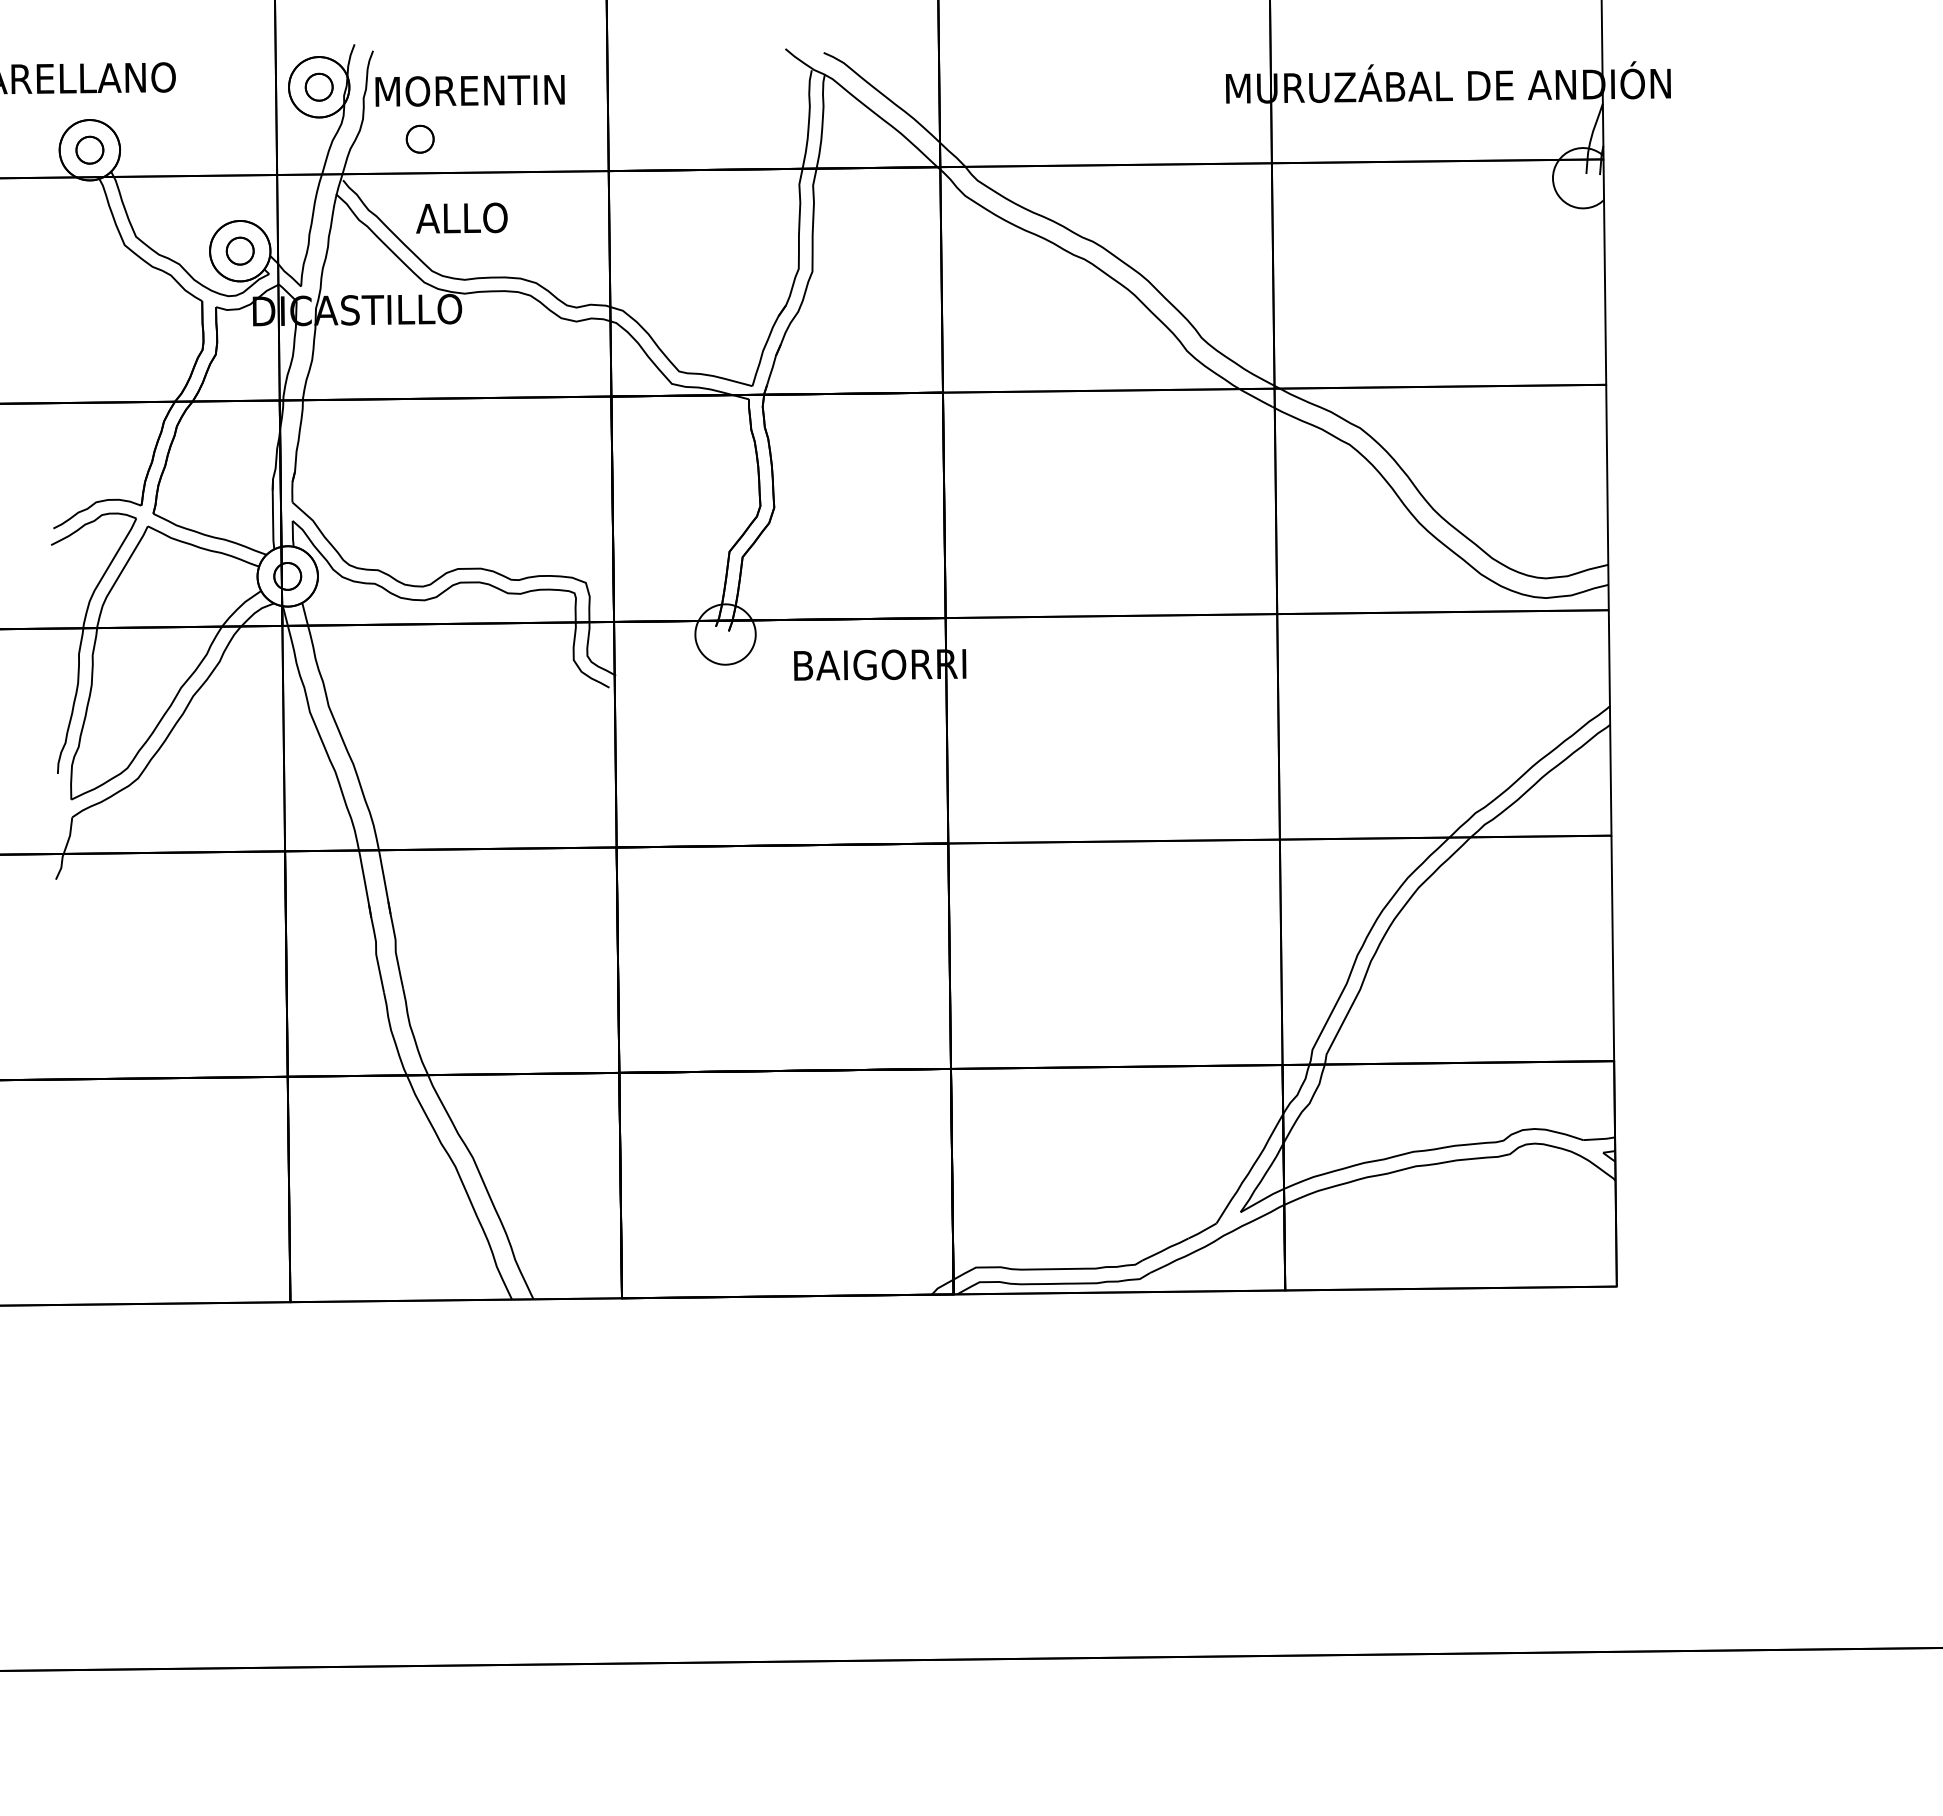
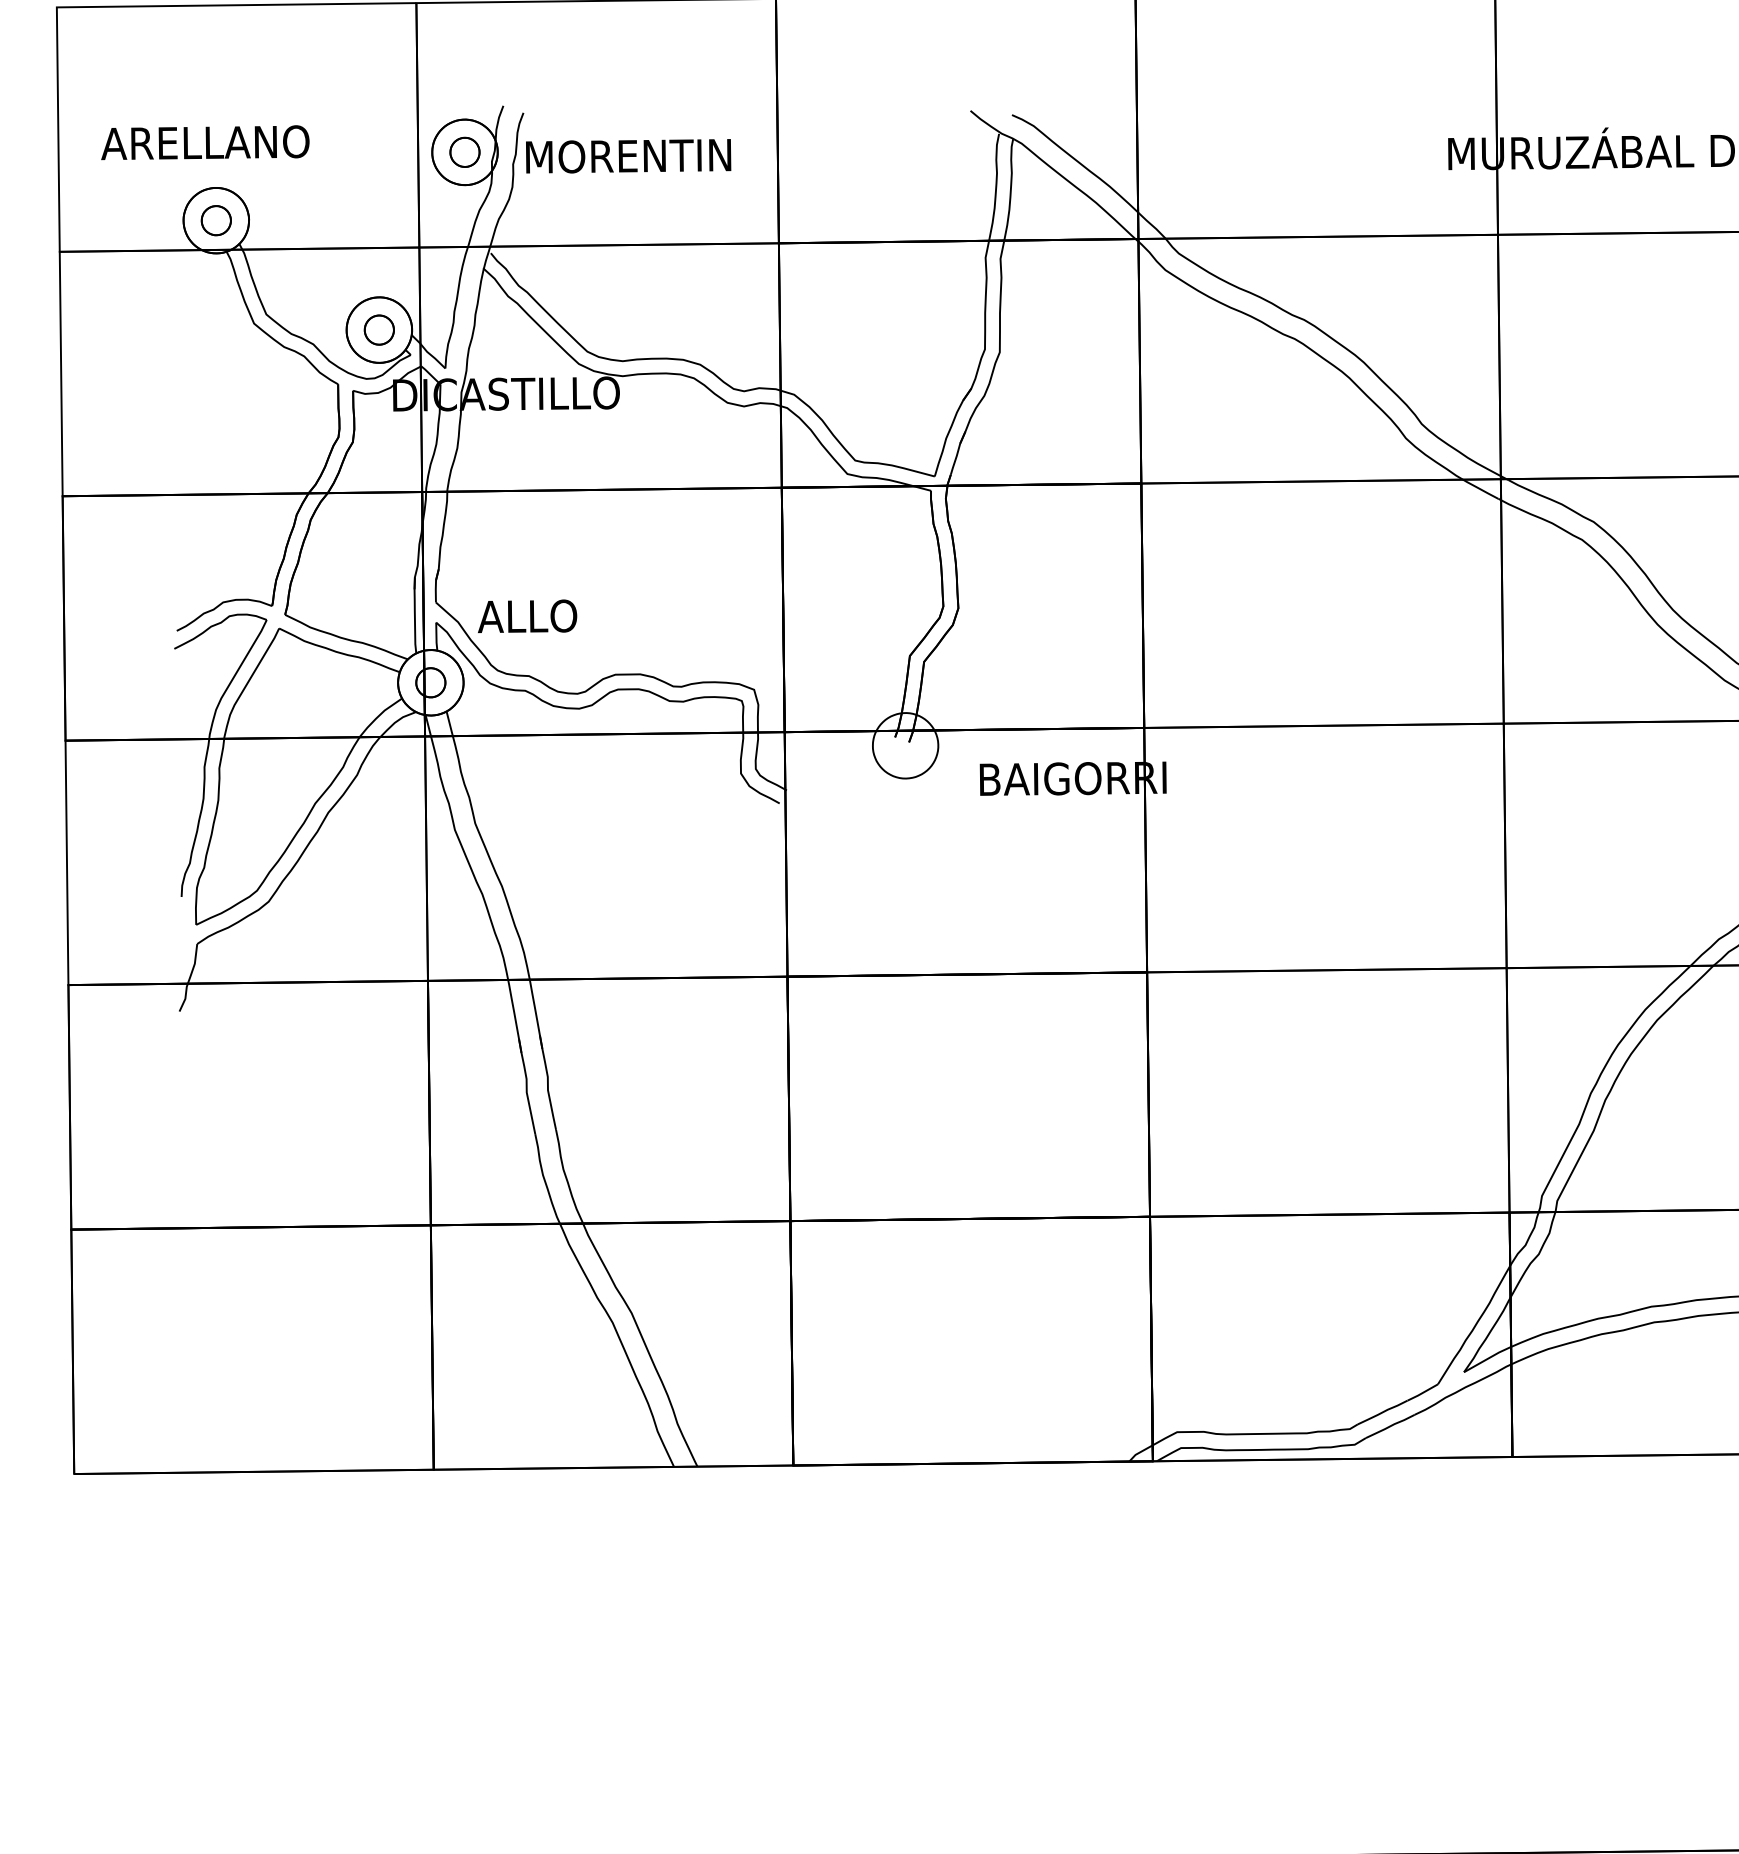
part: (419, 138) -> (573, 207), removed
text: (461, 217) -> (527, 615), moved

